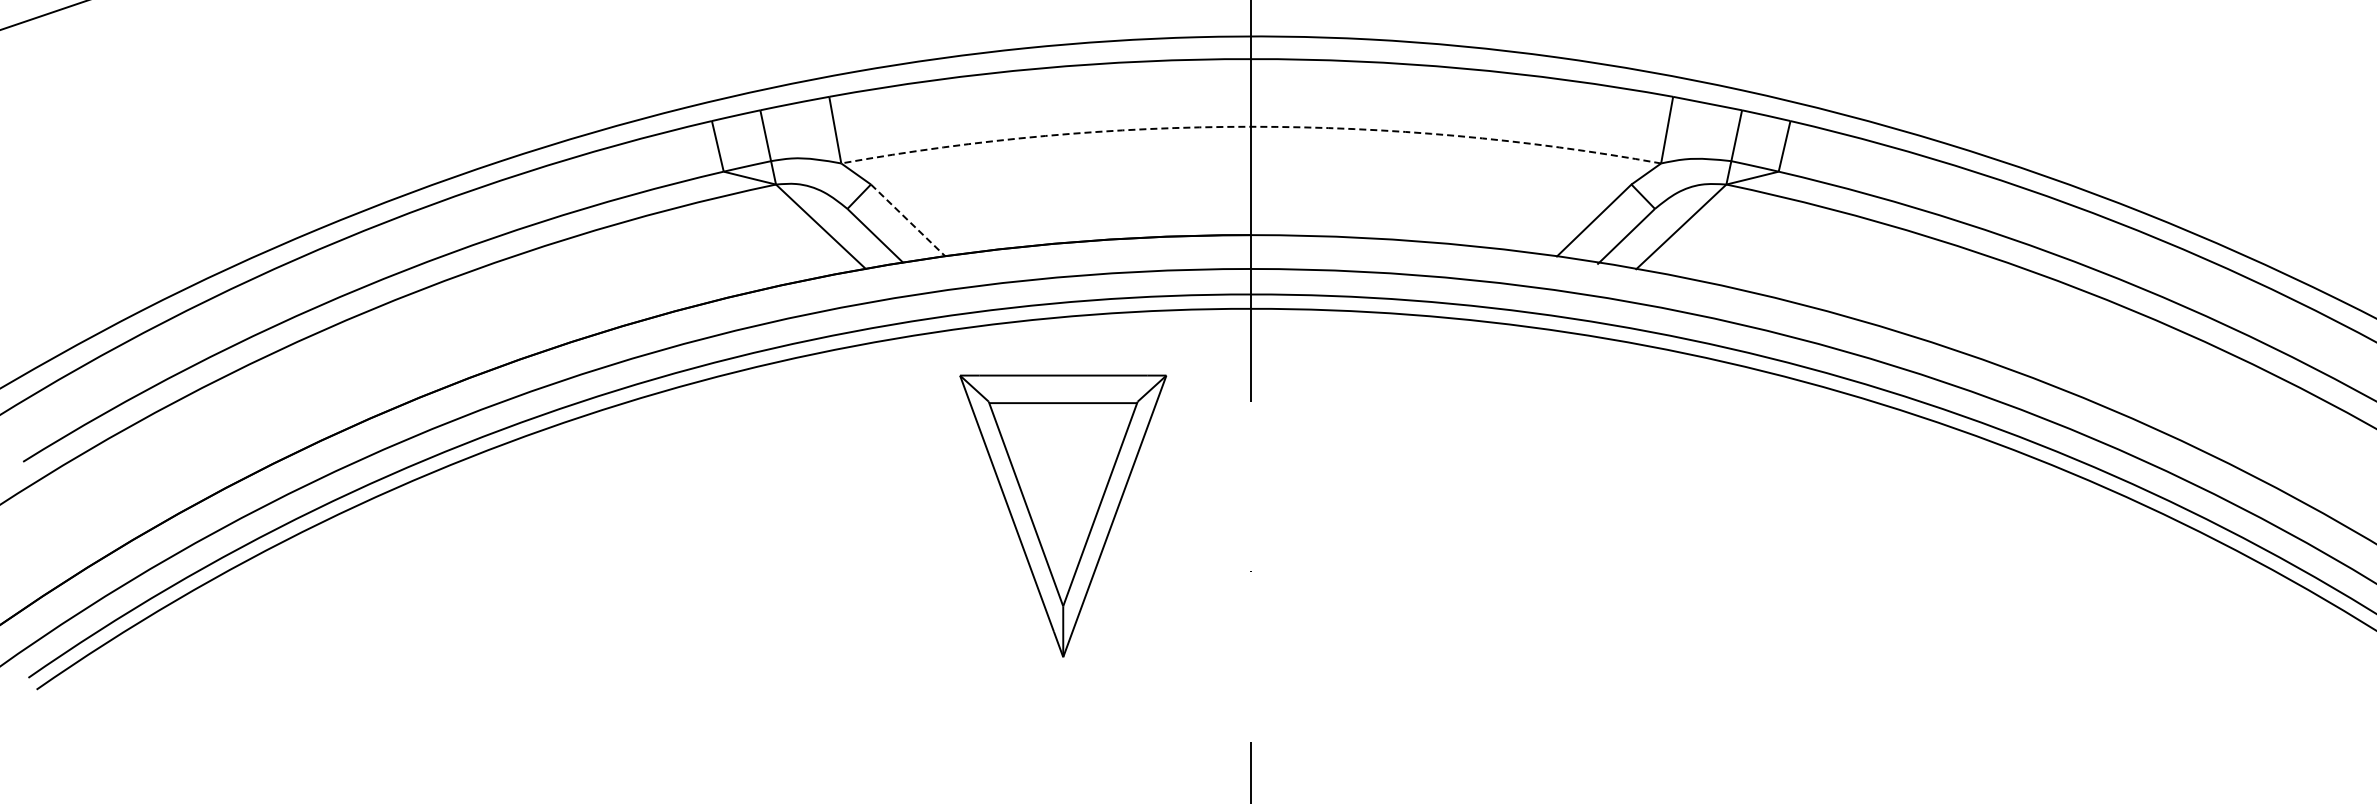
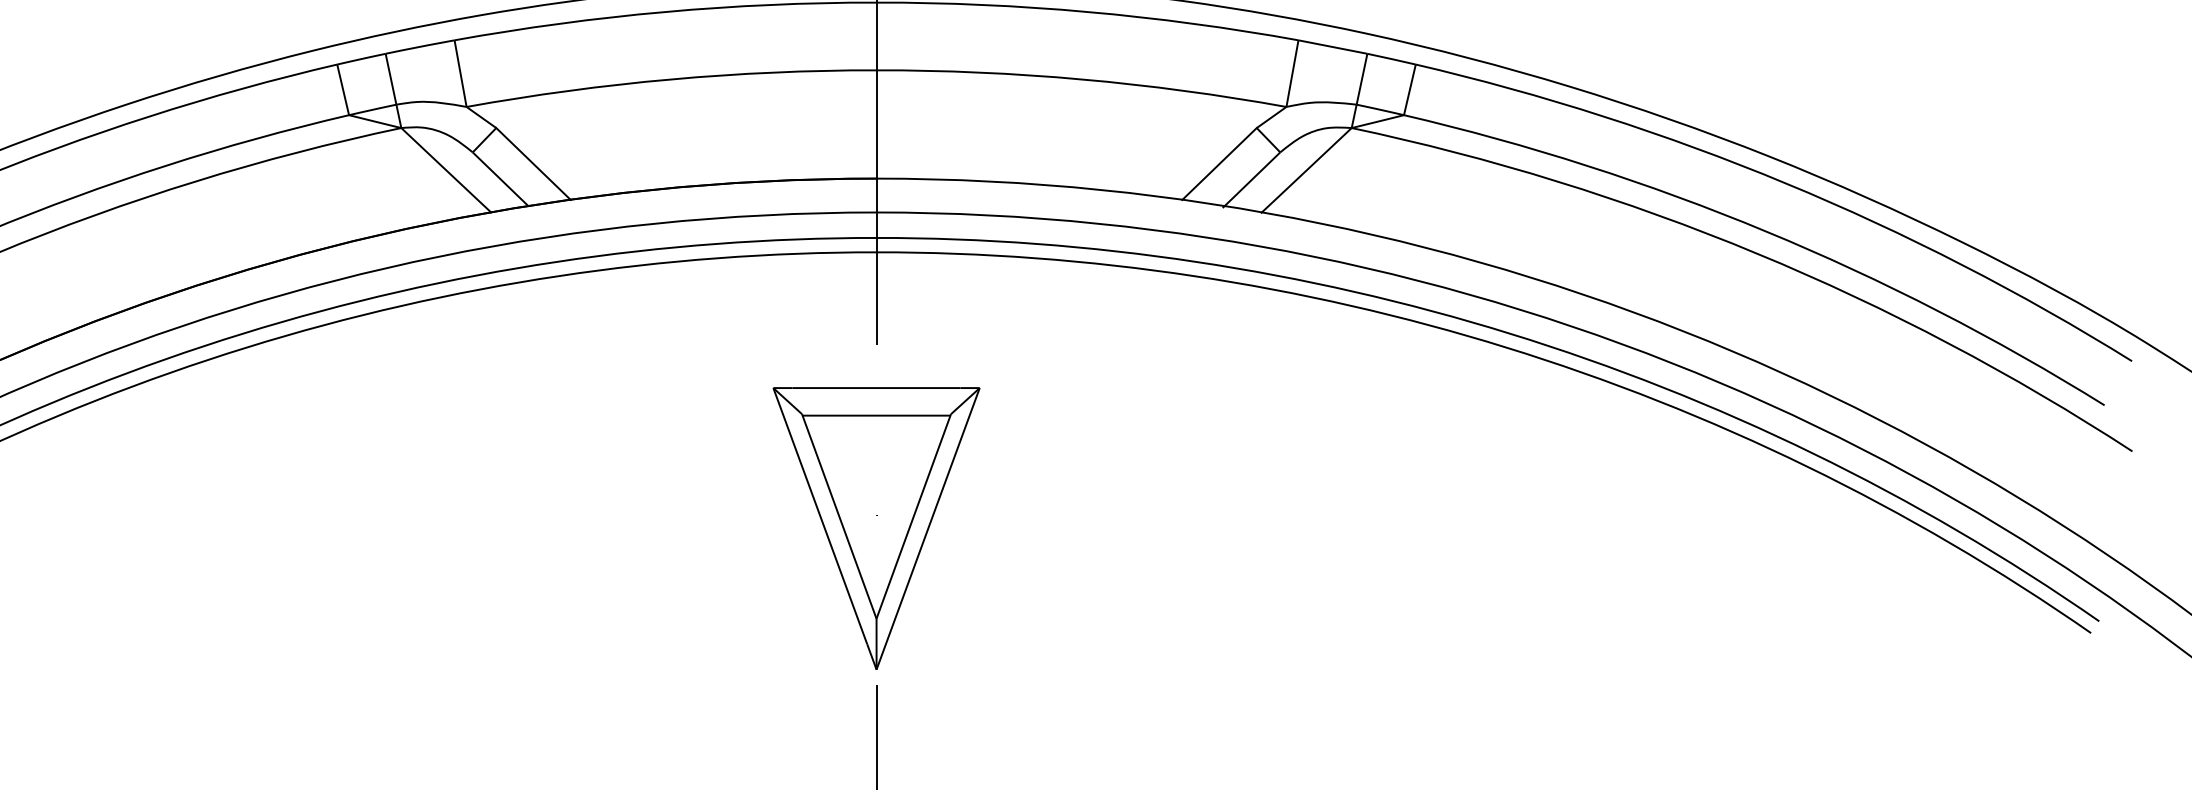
arc: (1251, 126) -> (876, 70), dashed -> solid
line: (908, 220) -> (533, 164), dashed -> solid
part: (1063, 515) -> (876, 528), moved

